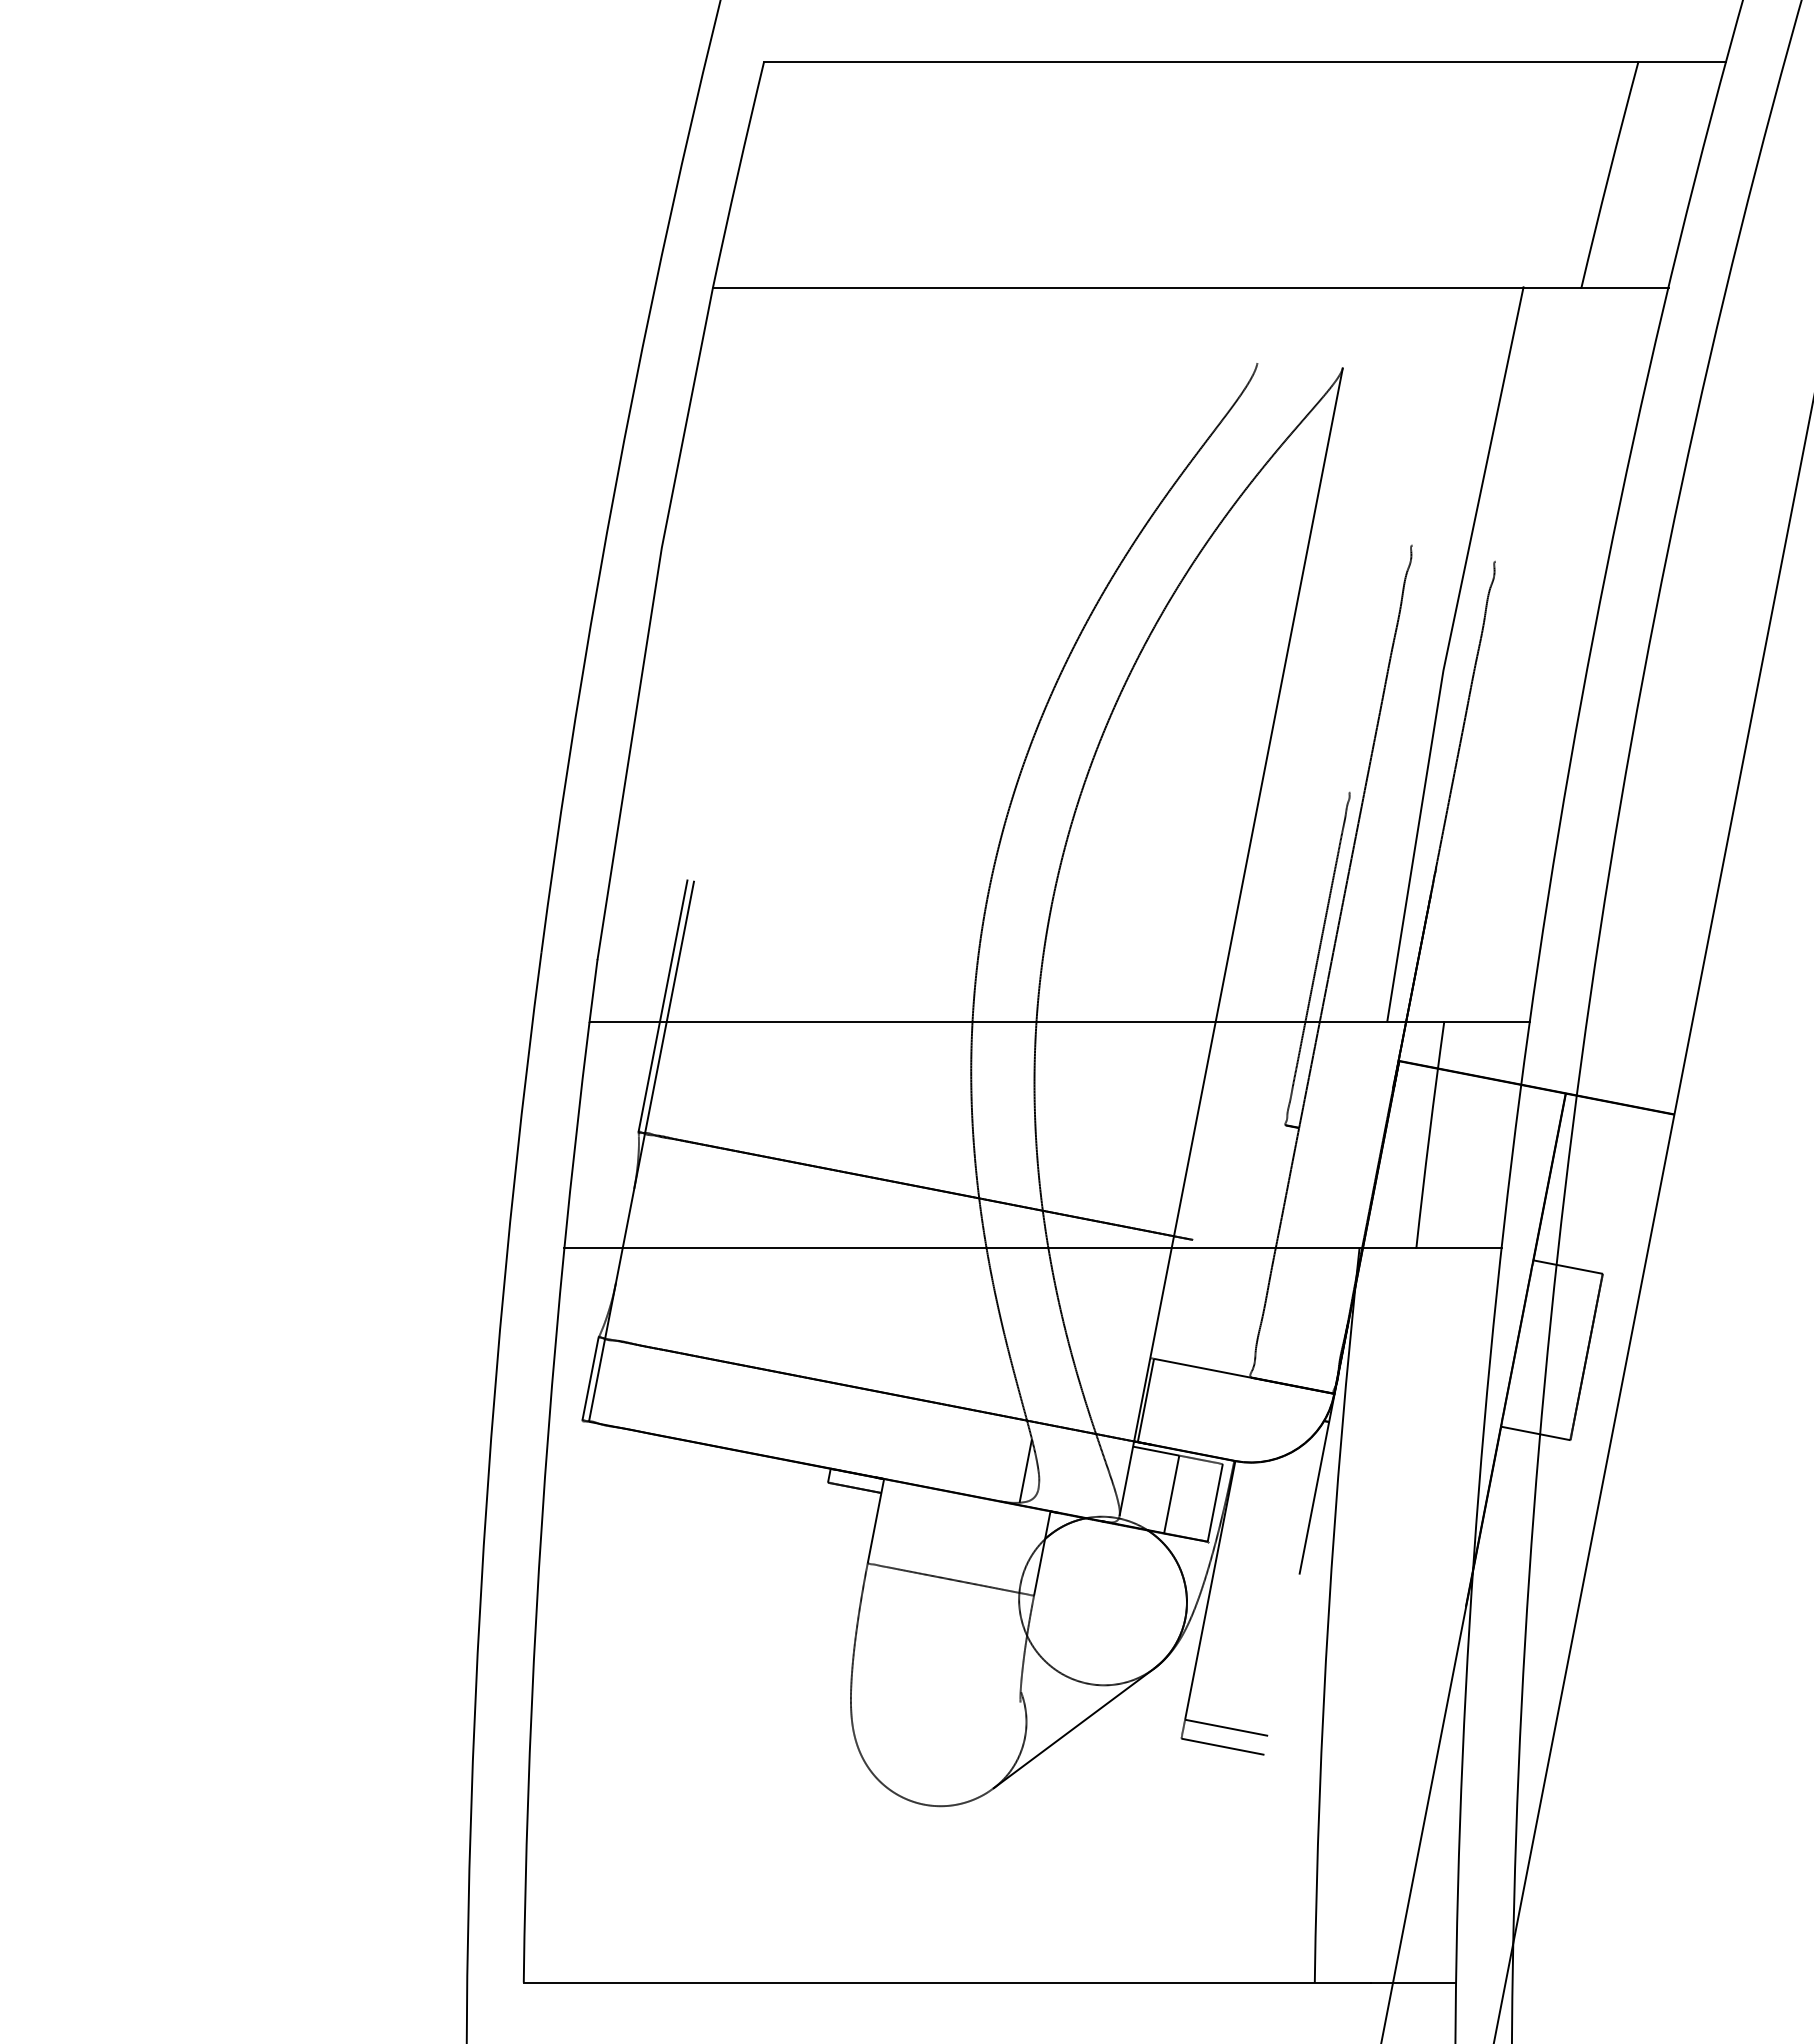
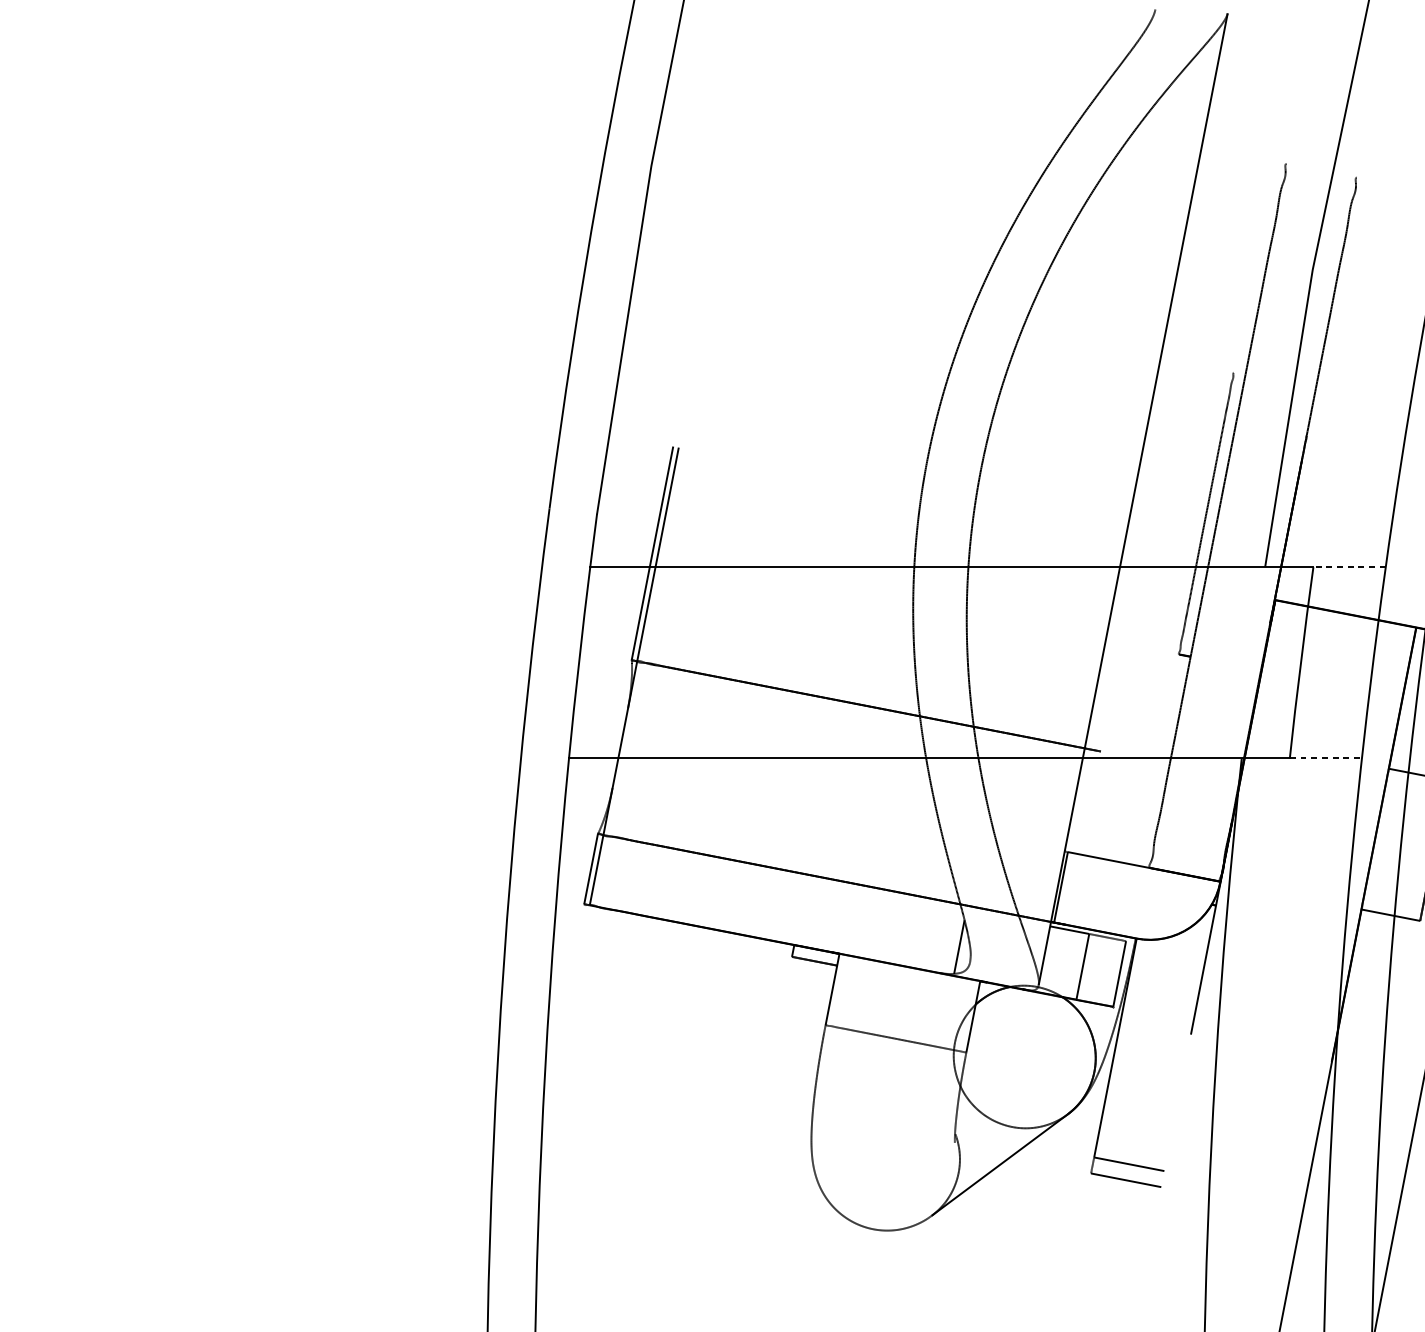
line: (1486, 1022) -> (1349, 567), solid -> dashed
line: (1458, 1248) -> (1325, 758), solid -> dashed

